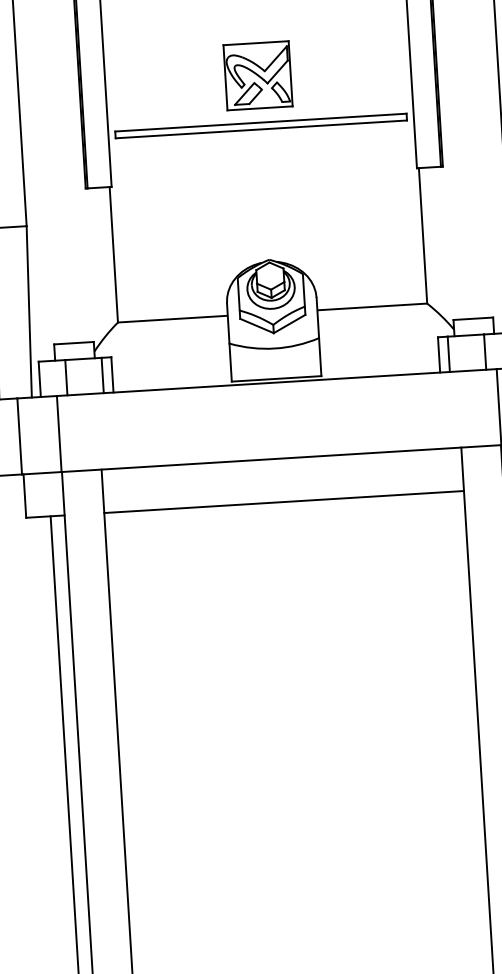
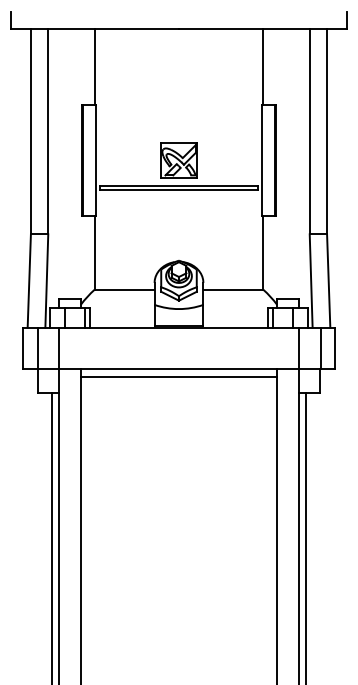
line: (283, 501) -> (178, 376), moved

